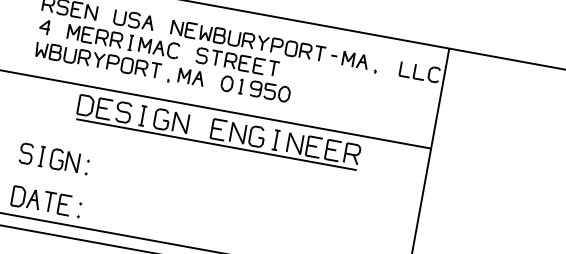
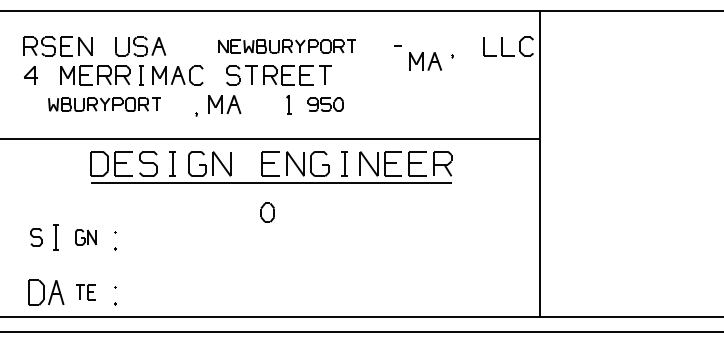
part: (247, 40) -> (286, 46), size x0.7
part: (98, 60) -> (104, 104), size x0.7
part: (355, 60) -> (425, 61), moved
part: (227, 83) -> (267, 212), moved
part: (269, 91) -> (325, 104), size x0.7
part: (26, 153) -> (36, 237), size x0.7
part: (64, 160) -> (85, 237), size x0.6
part: (56, 203) -> (85, 292), size x0.6

